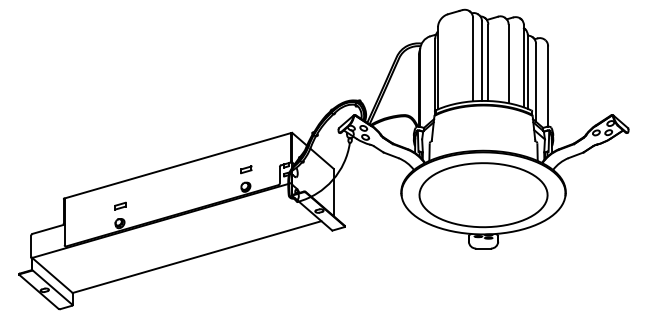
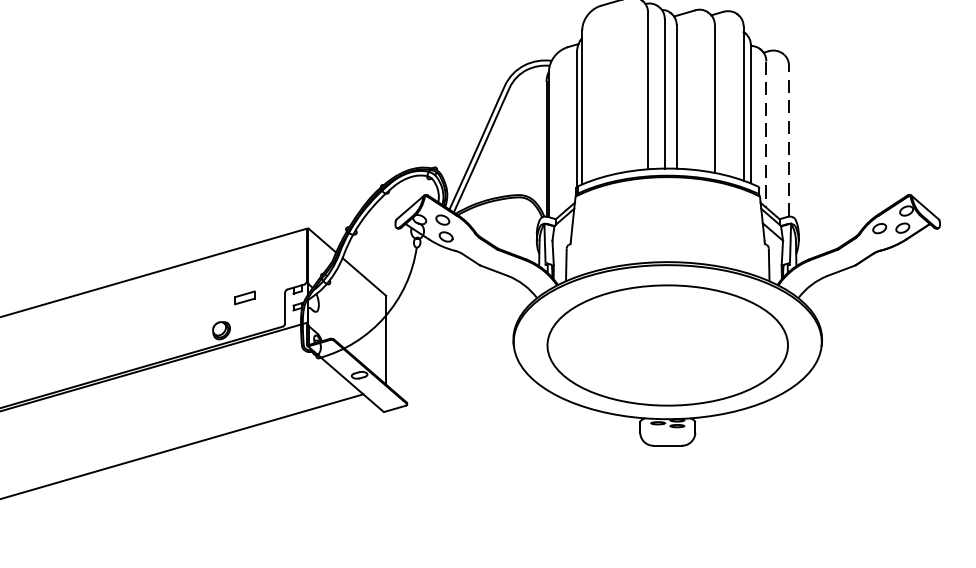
line: (536, 82) -> (767, 133), solid -> dashed
line: (548, 86) -> (789, 141), solid -> dashed
part: (246, 169) -> (245, 297), moved

